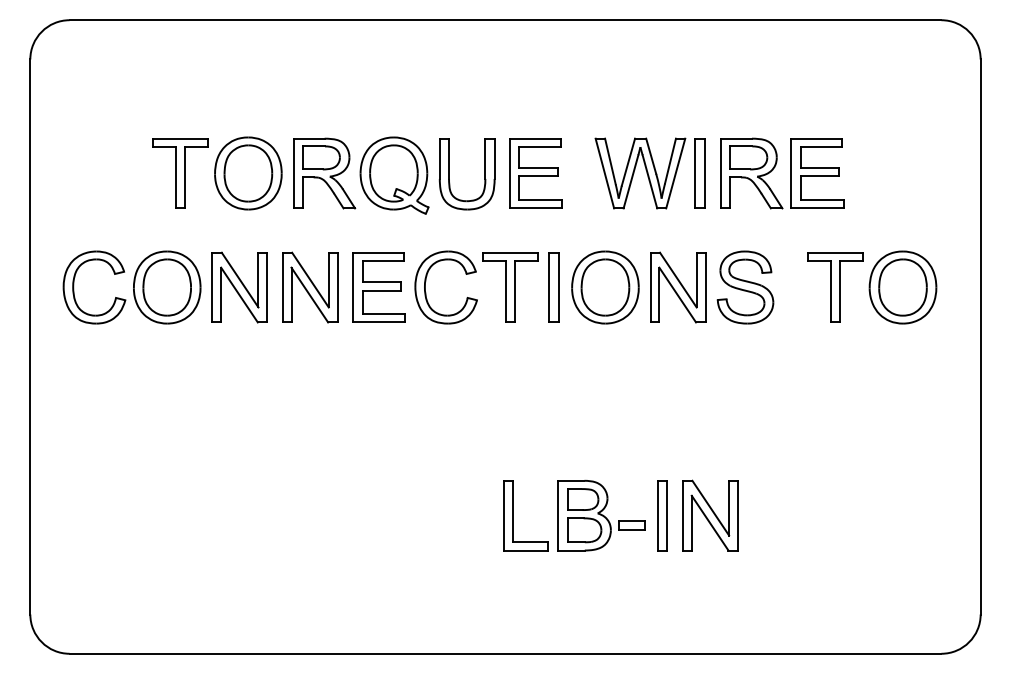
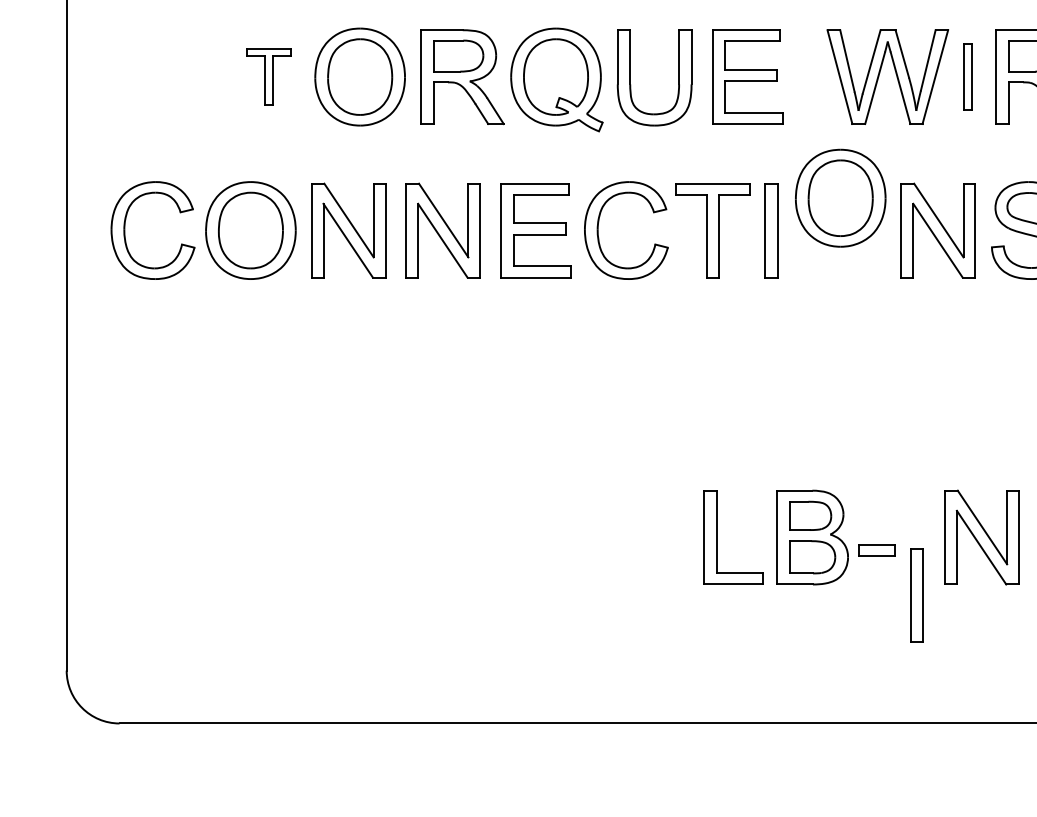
part: (180, 173) -> (268, 77), size x0.6
part: (699, 173) -> (967, 77), size x0.7
part: (605, 287) -> (840, 198), moved
part: (662, 515) -> (917, 595), moved

